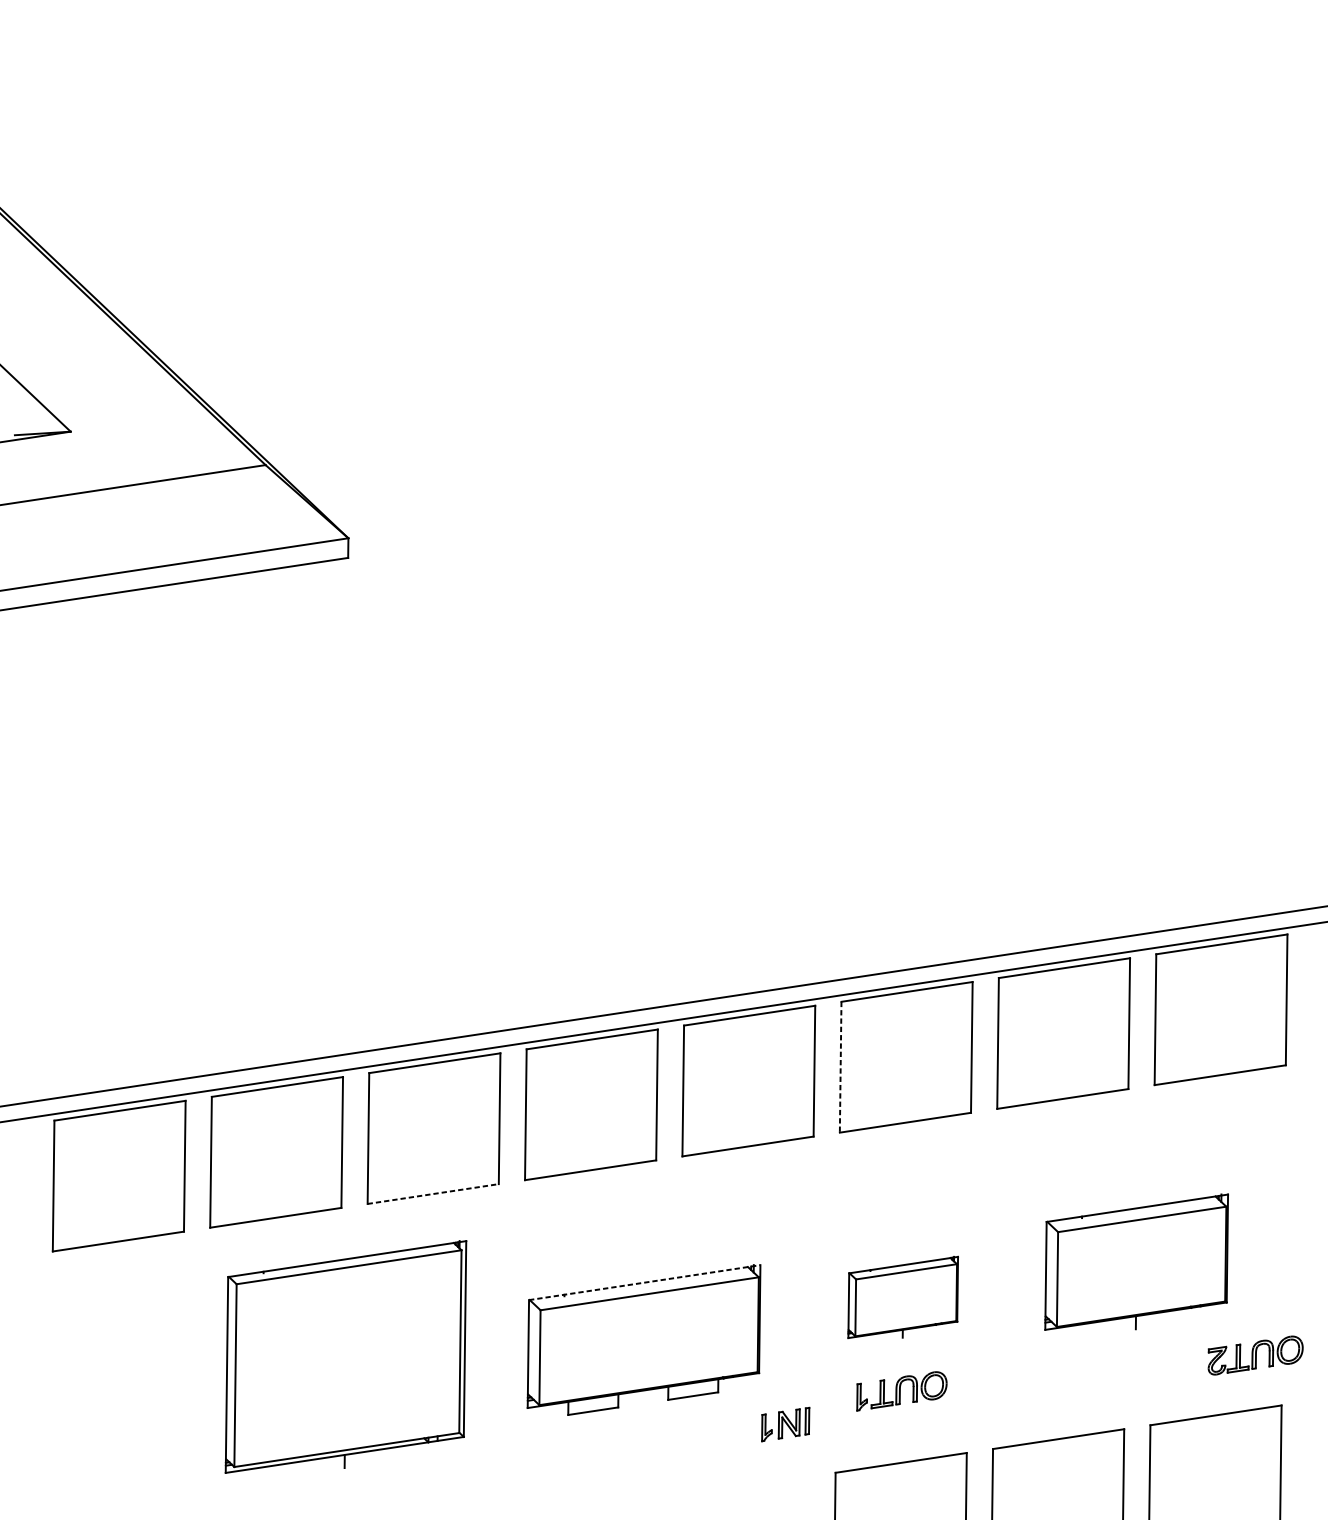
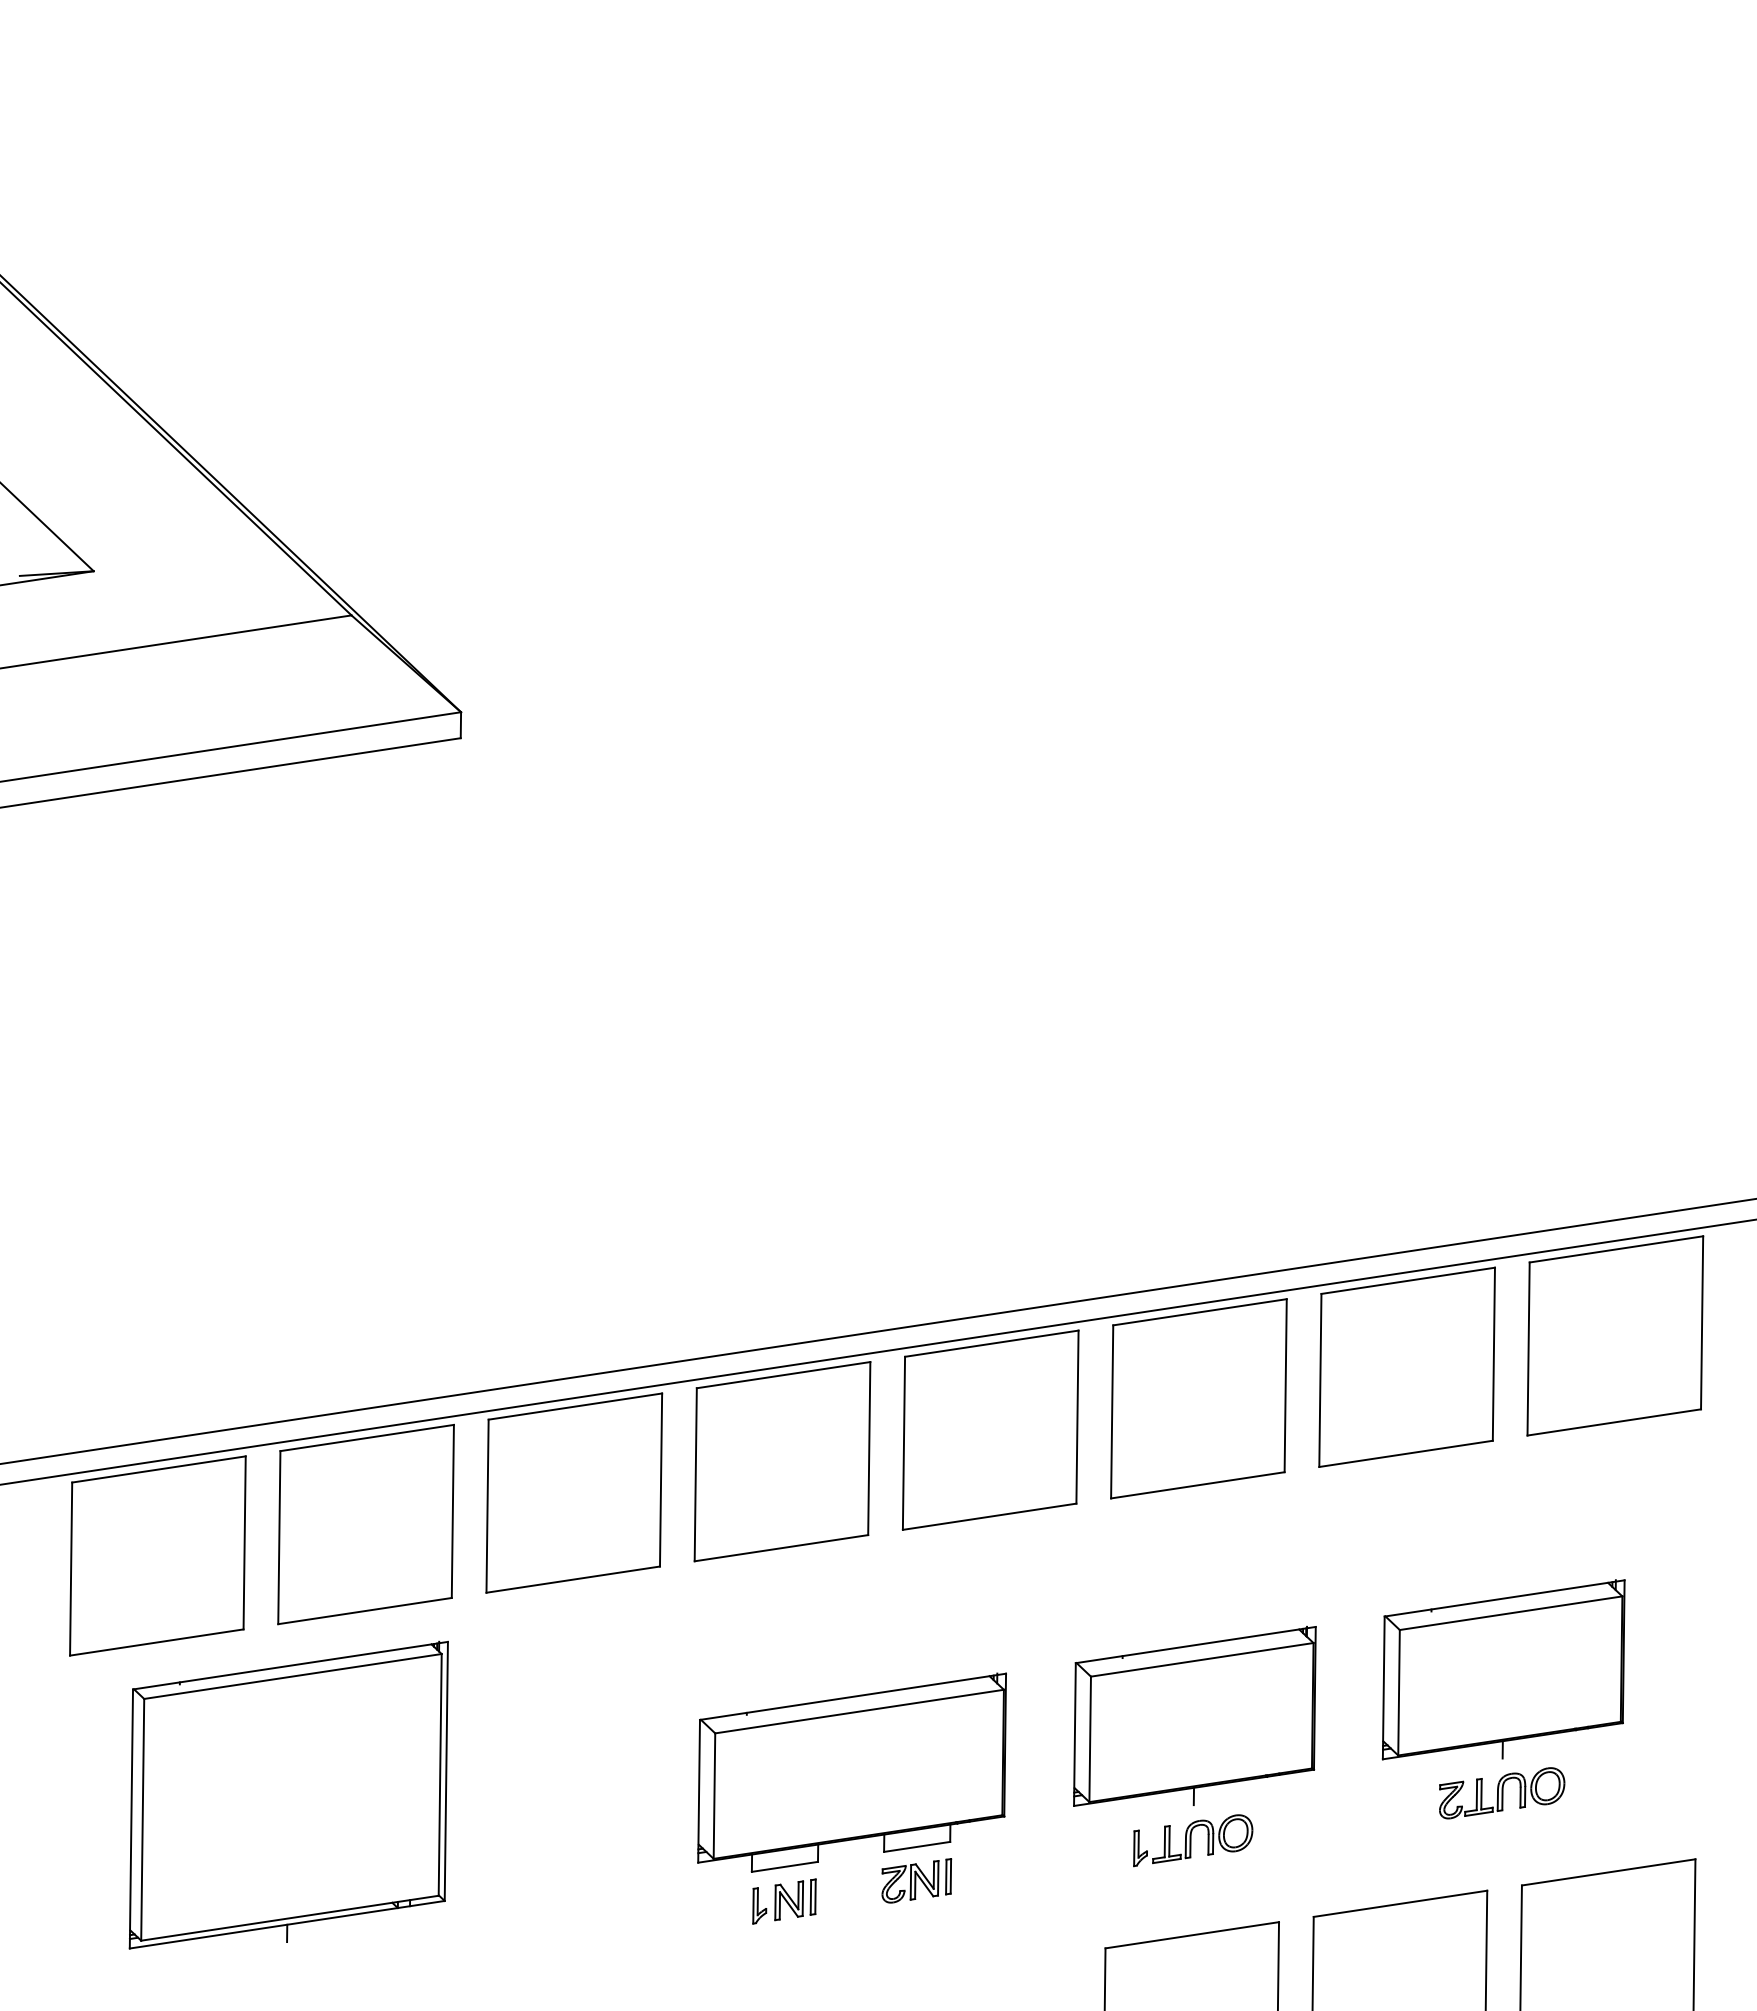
line: (840, 1066) -> (1112, 1411), dashed -> solid
line: (433, 1193) -> (573, 1579), dashed -> solid
line: (645, 1282) -> (853, 1696), dashed -> solid
part: (902, 1297) -> (1194, 1716), size x1.67
part: (1255, 1355) -> (1502, 1793), moved
part: (345, 1356) -> (288, 1794), moved
part: (692, 1421) -> (916, 1880), added
part: (785, 1424) -> (784, 1901), moved

